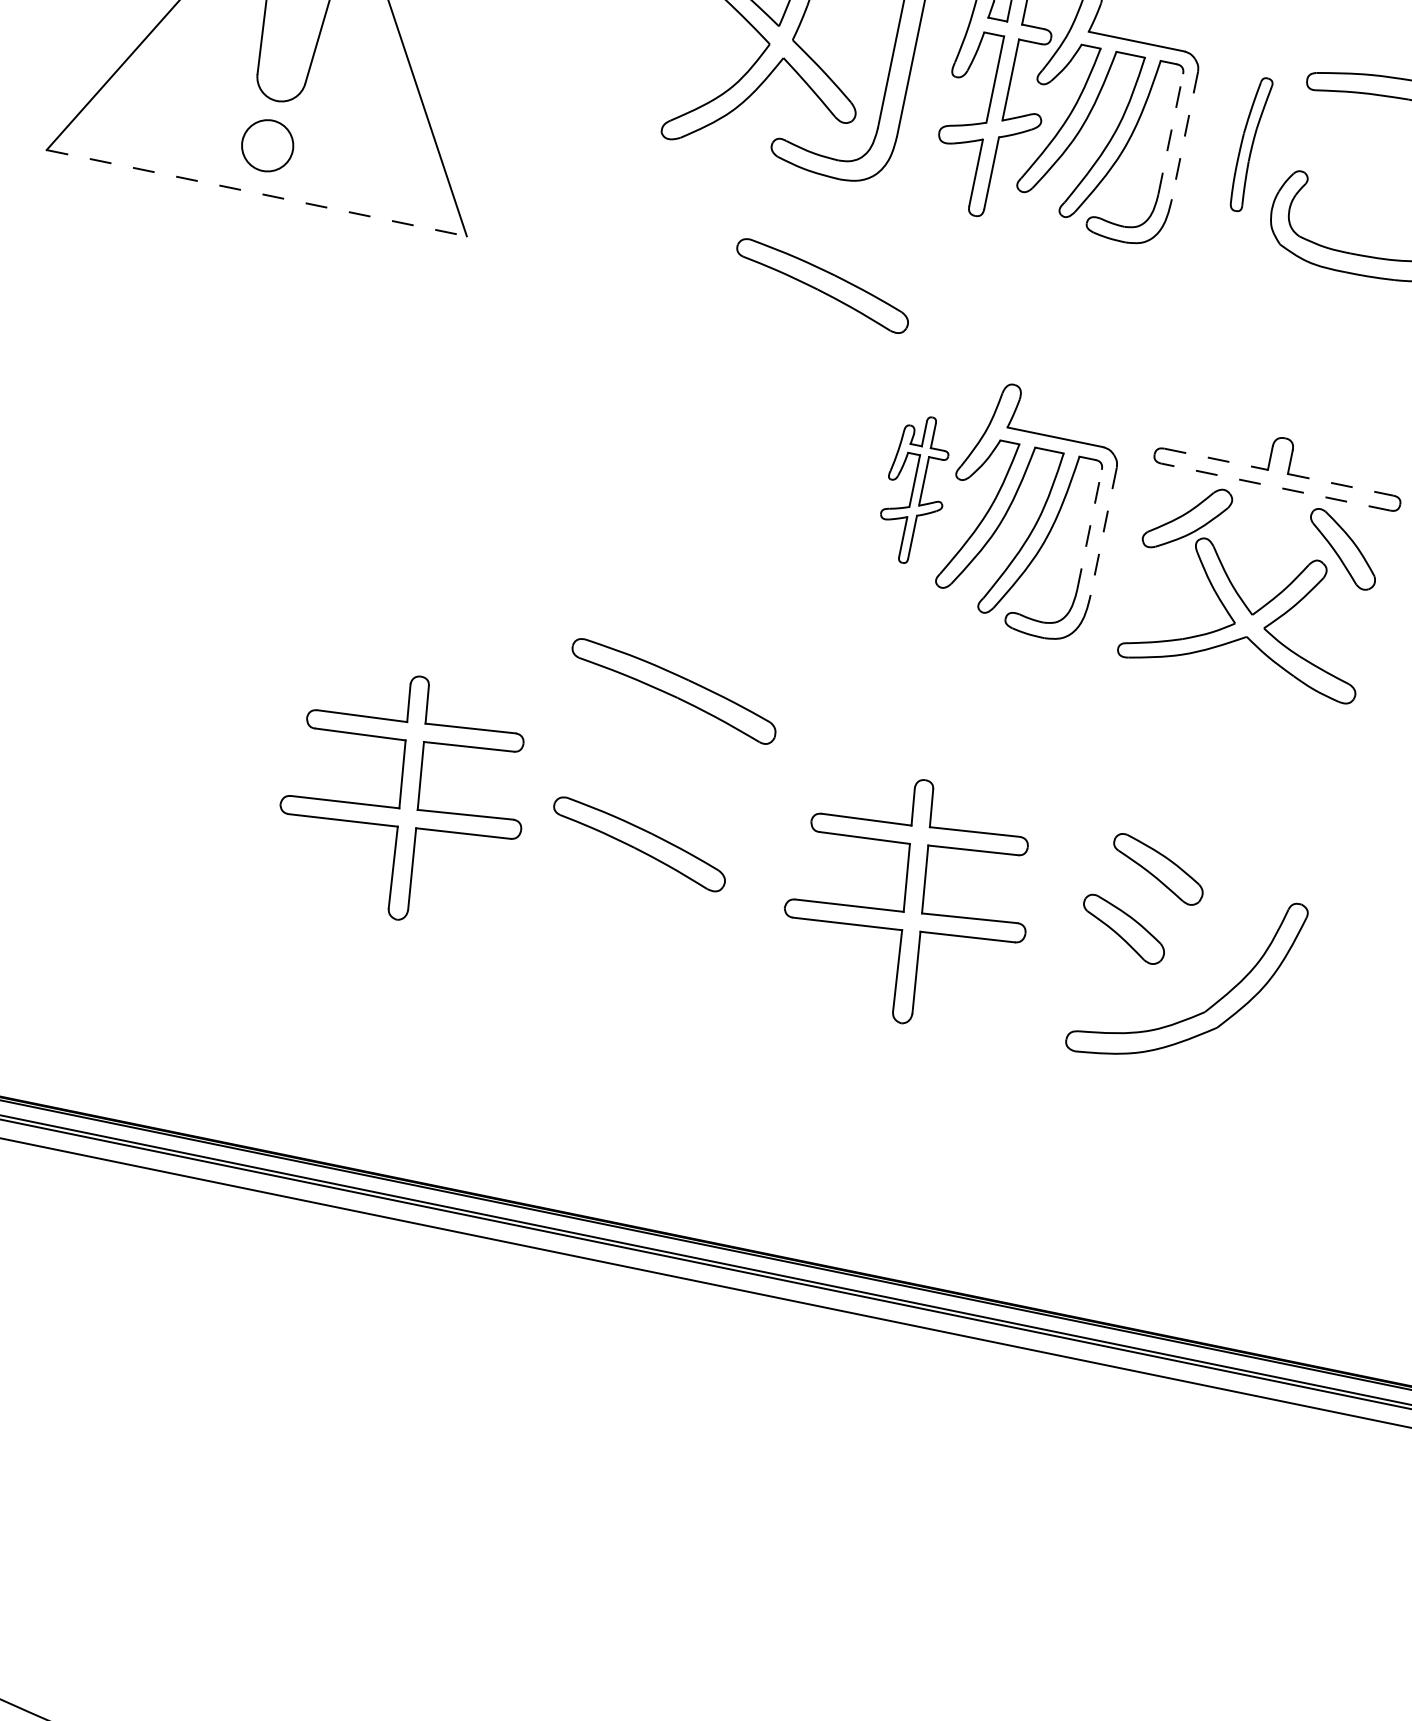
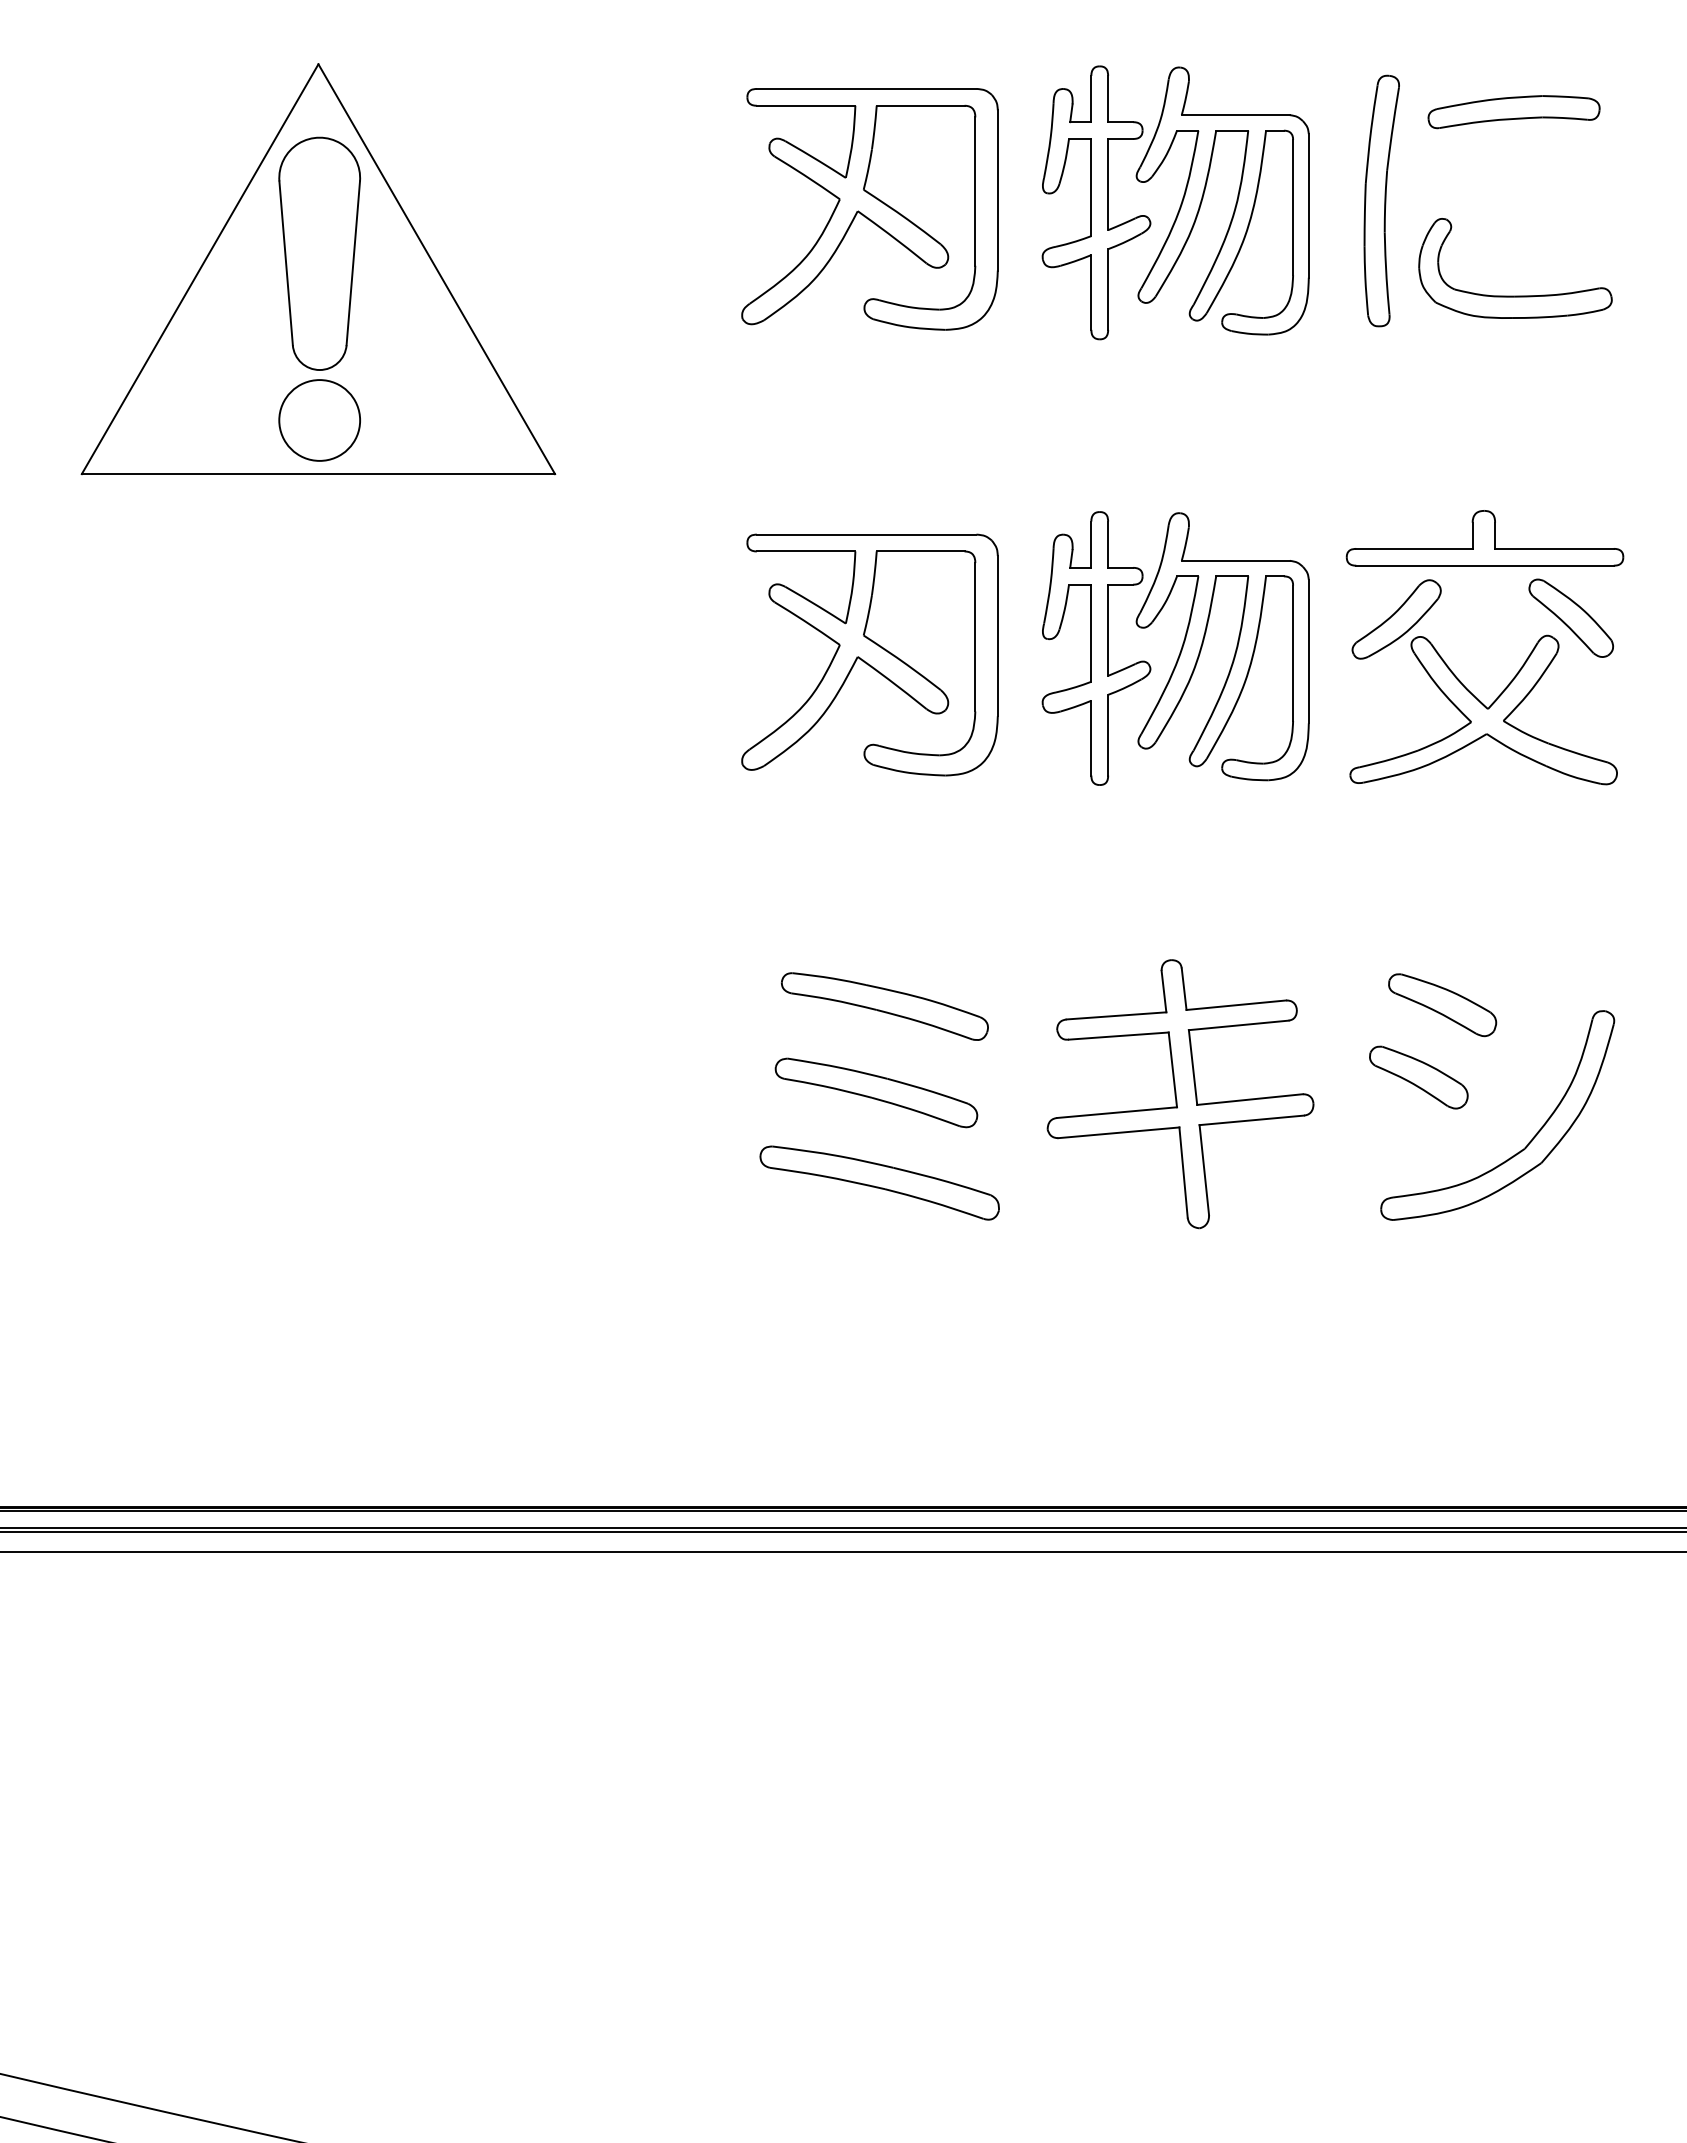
line: (1171, 134) -> (1293, 207), dashed -> solid
line: (1184, 135) -> (1308, 205), dashed -> solid
part: (1250, 143) -> (1381, 200), size x1.67
circle: (267, 145) -> (319, 420), size x1.43
line: (256, 193) -> (318, 474), dashed -> solid
part: (822, 285) -> (950, 448), removed
part: (713, 453) -> (869, 654), added
line: (1216, 458) -> (1414, 548), dashed -> solid
line: (1340, 484) -> (1554, 548), dashed -> solid
line: (1276, 487) -> (1485, 565), dashed -> solid
part: (915, 489) -> (1096, 648), size x1.67
line: (1089, 530) -> (1293, 653), dashed -> solid
line: (1103, 531) -> (1308, 651), dashed -> solid
part: (673, 690) -> (879, 1182), moved
part: (662, 769) -> (884, 1006), added
part: (404, 797) -> (612, 1094), removed

